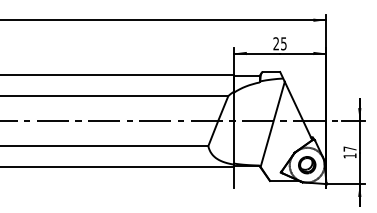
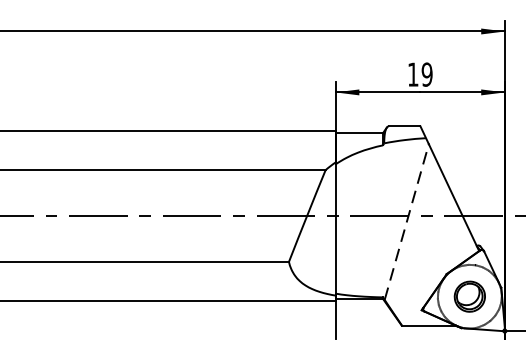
text: (279, 43) -> (419, 74), 25 -> 19
line: (272, 123) -> (406, 220), solid -> dashed

